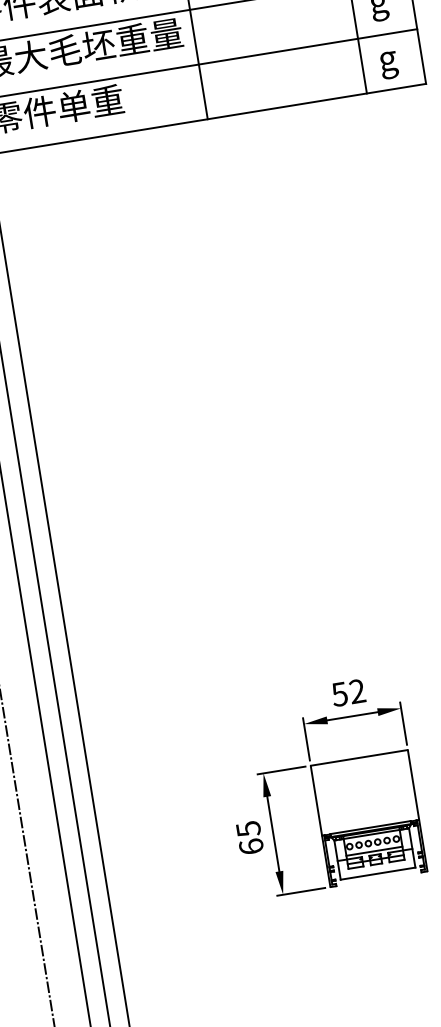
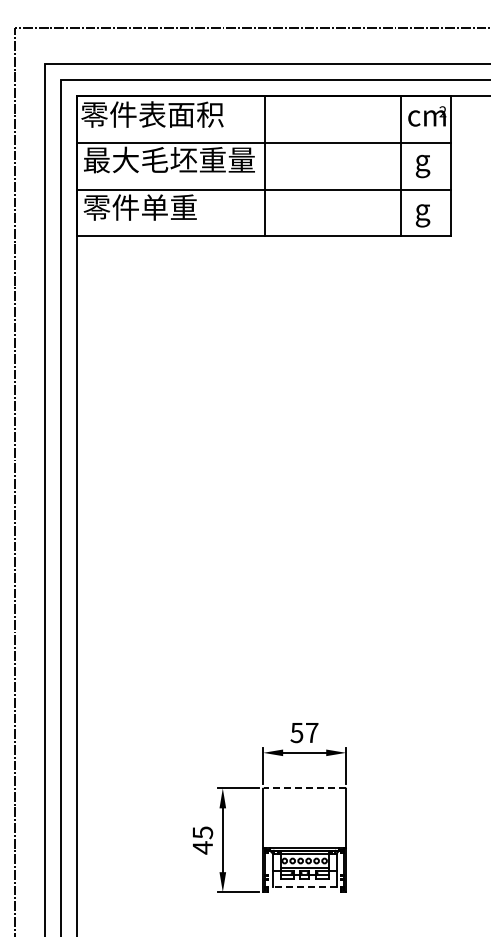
text: (356, 691) -> (311, 732), 52 -> 57
line: (359, 758) -> (304, 788), solid -> dashed
text: (250, 846) -> (202, 847), 65 -> 45
line: (377, 873) -> (304, 887), solid -> dashed

